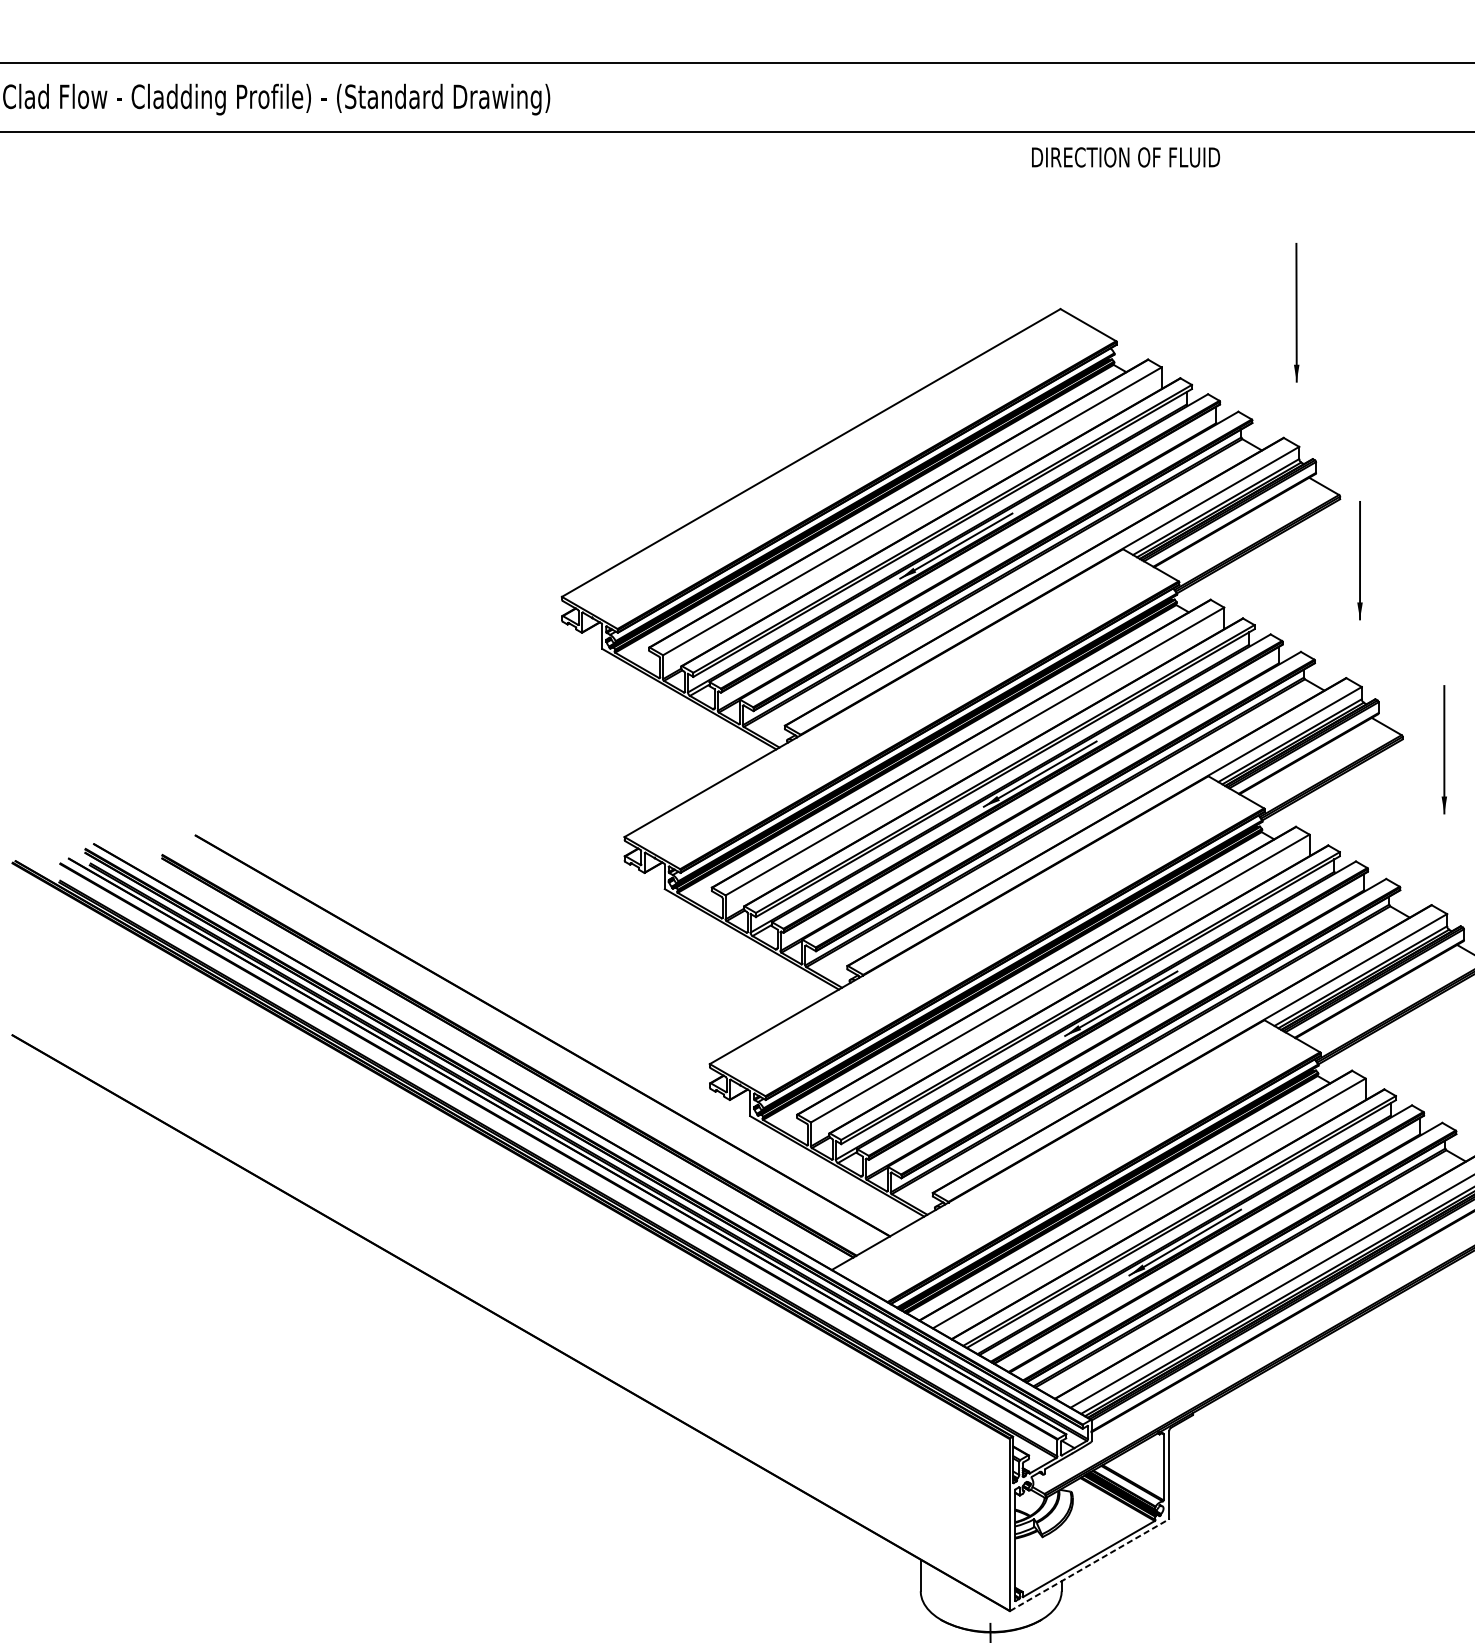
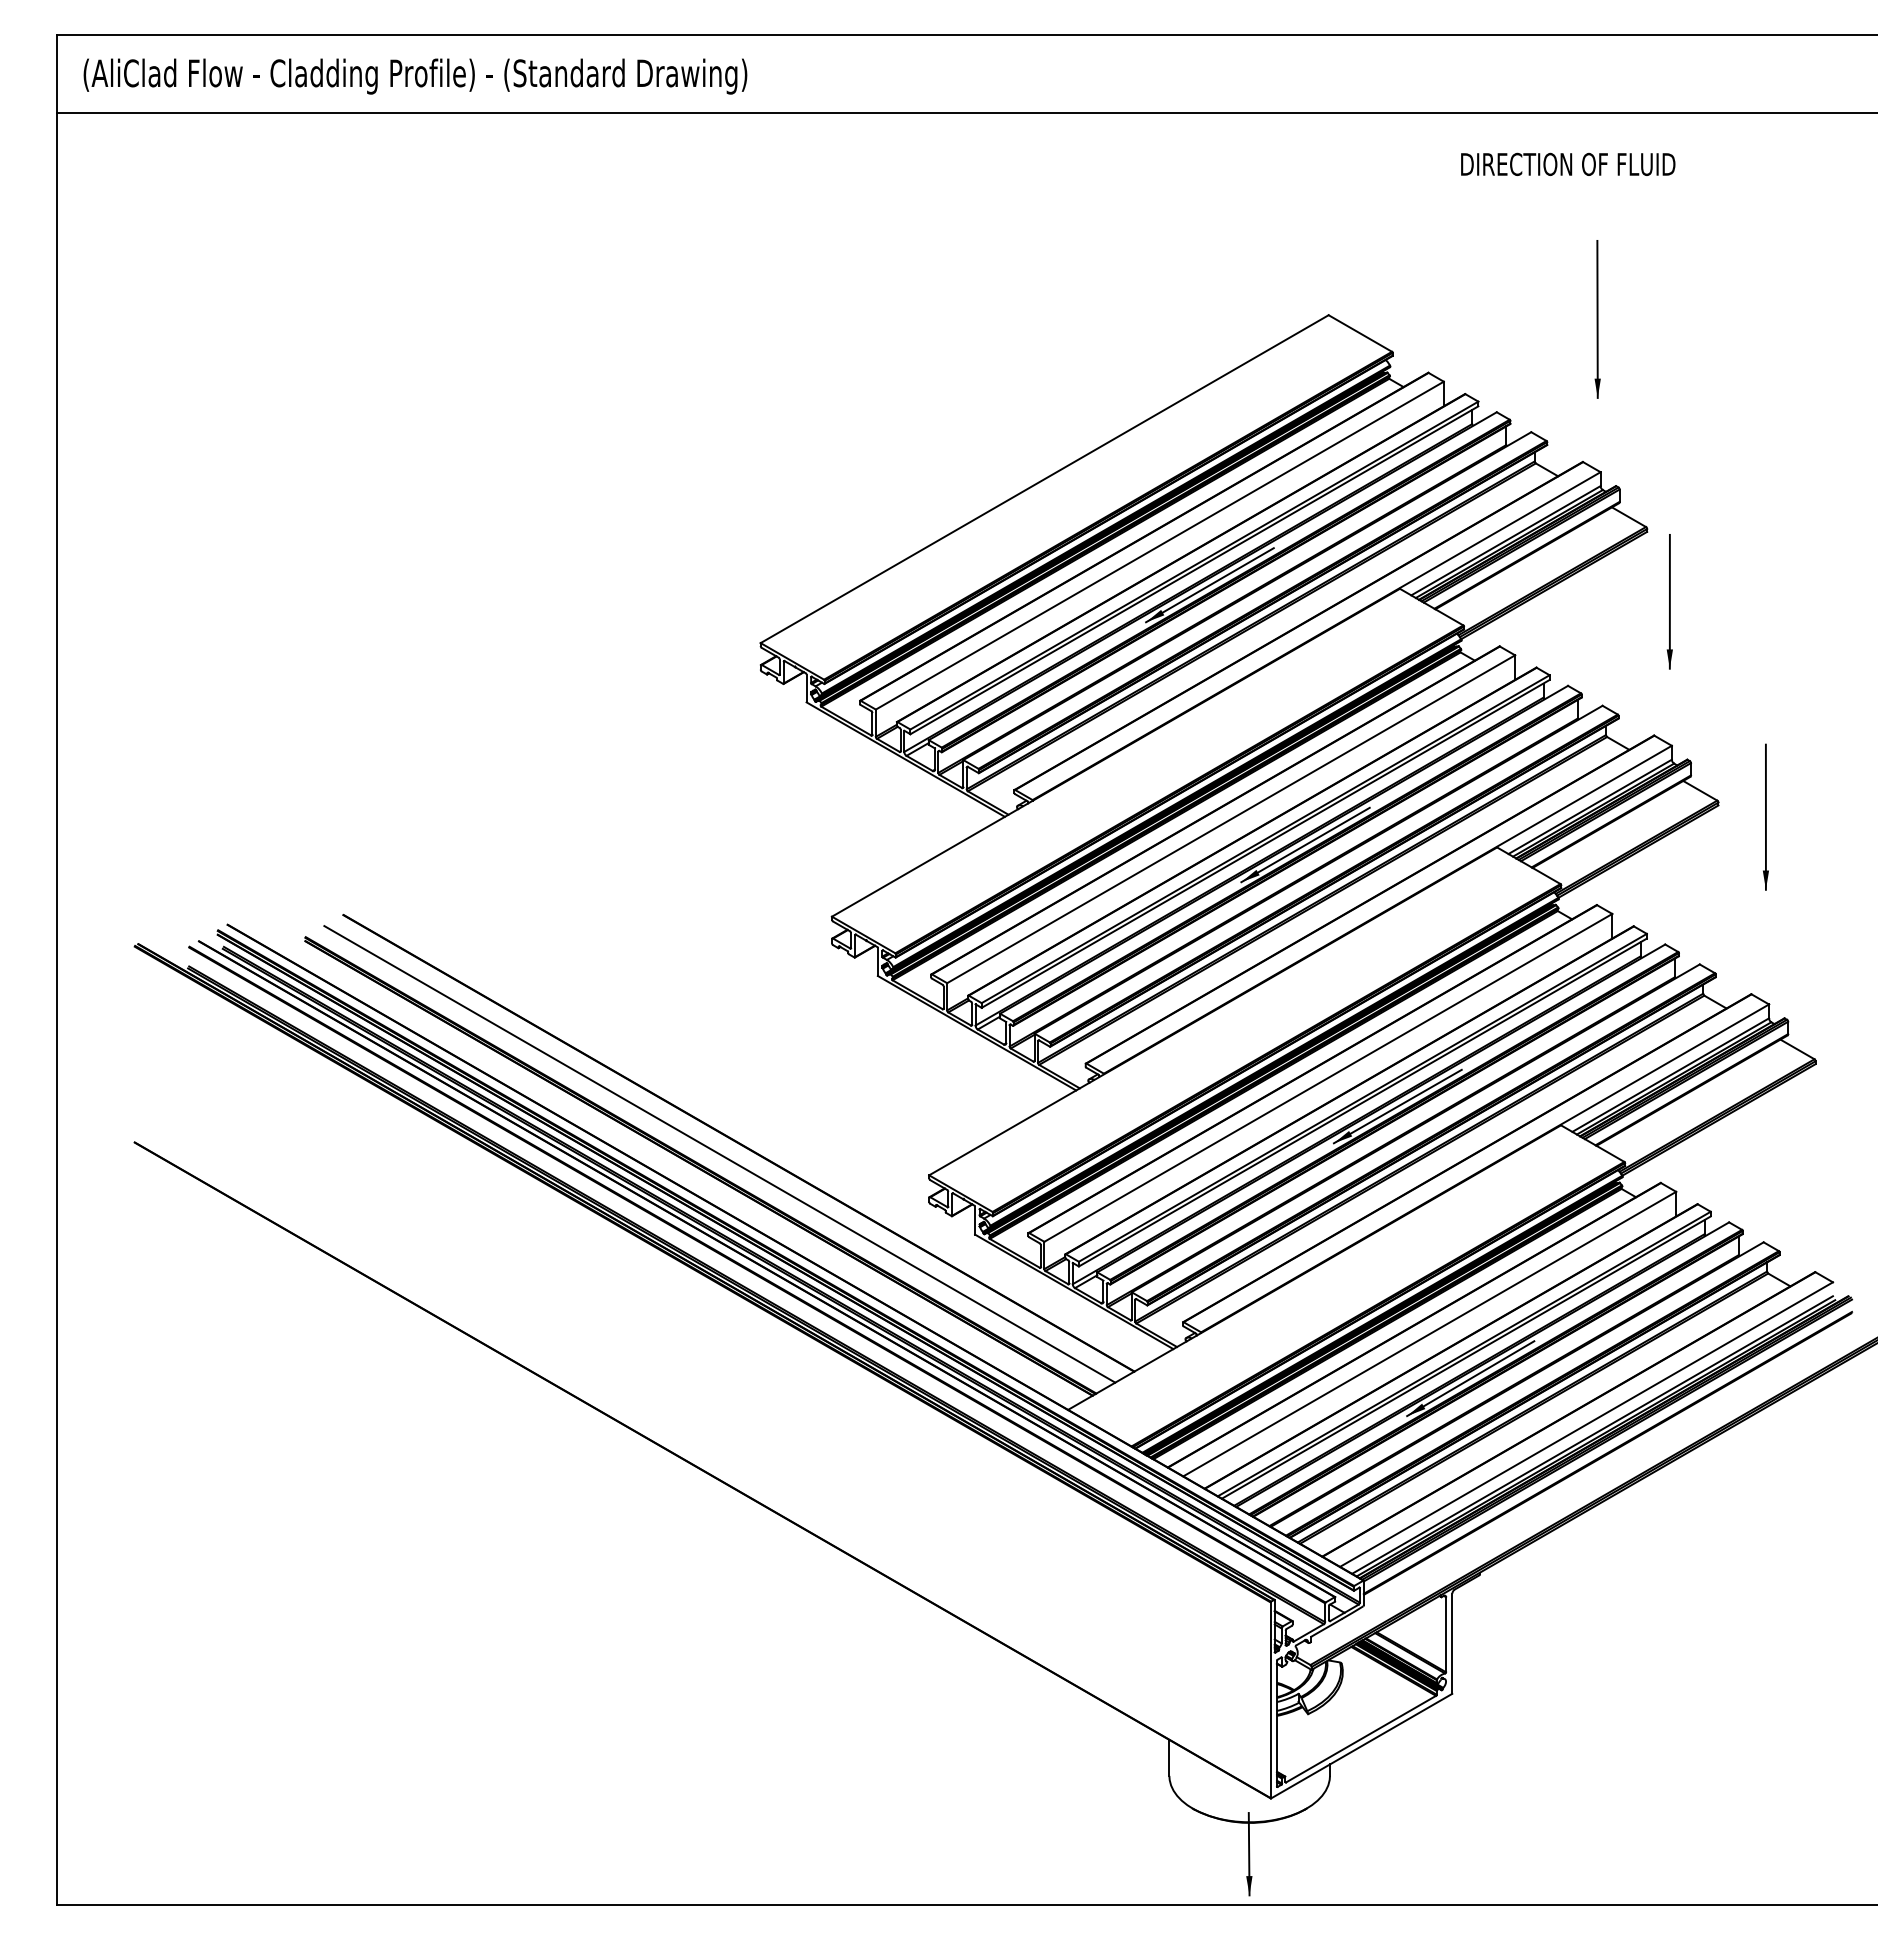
text: (1126, 156) -> (1568, 163), moved
line: (525, 1045) -> (719, 1154), added
line: (1089, 1564) -> (1361, 1745), dashed -> solid

